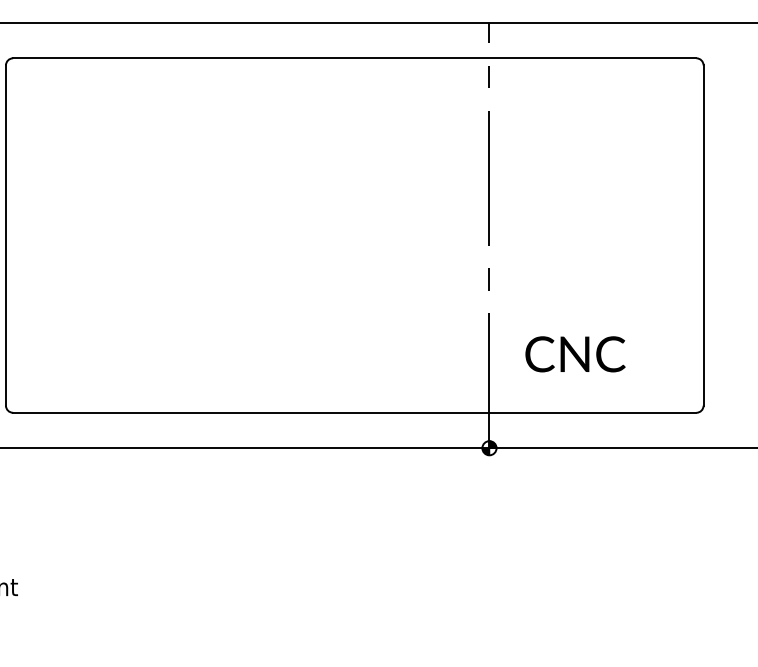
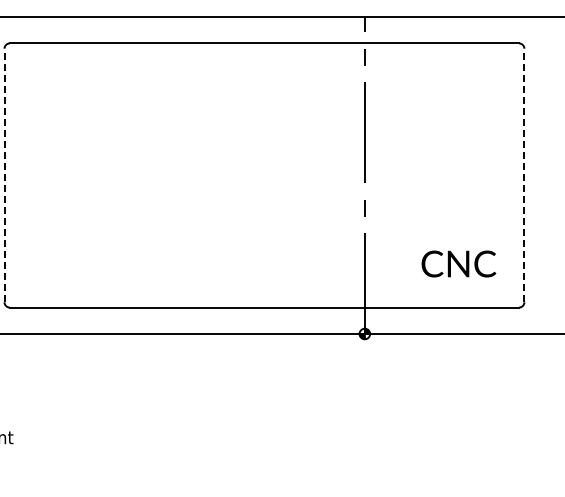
line: (5, 235) -> (4, 175), solid -> dashed
line: (703, 235) -> (524, 175), solid -> dashed
text: (574, 353) -> (458, 263), moved

